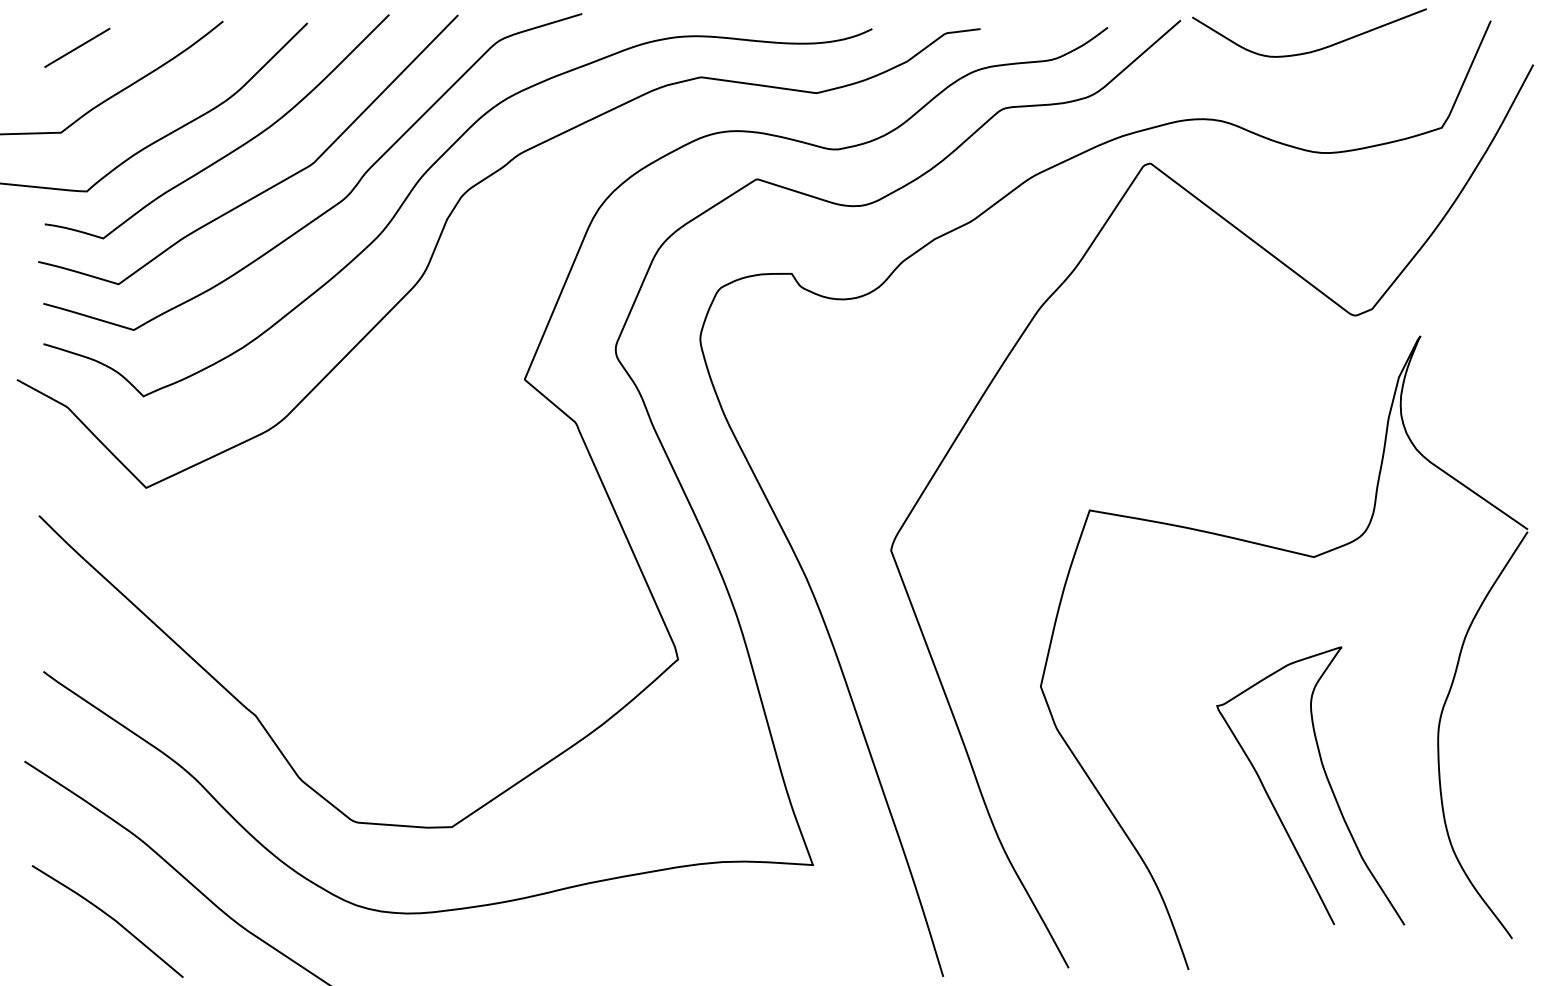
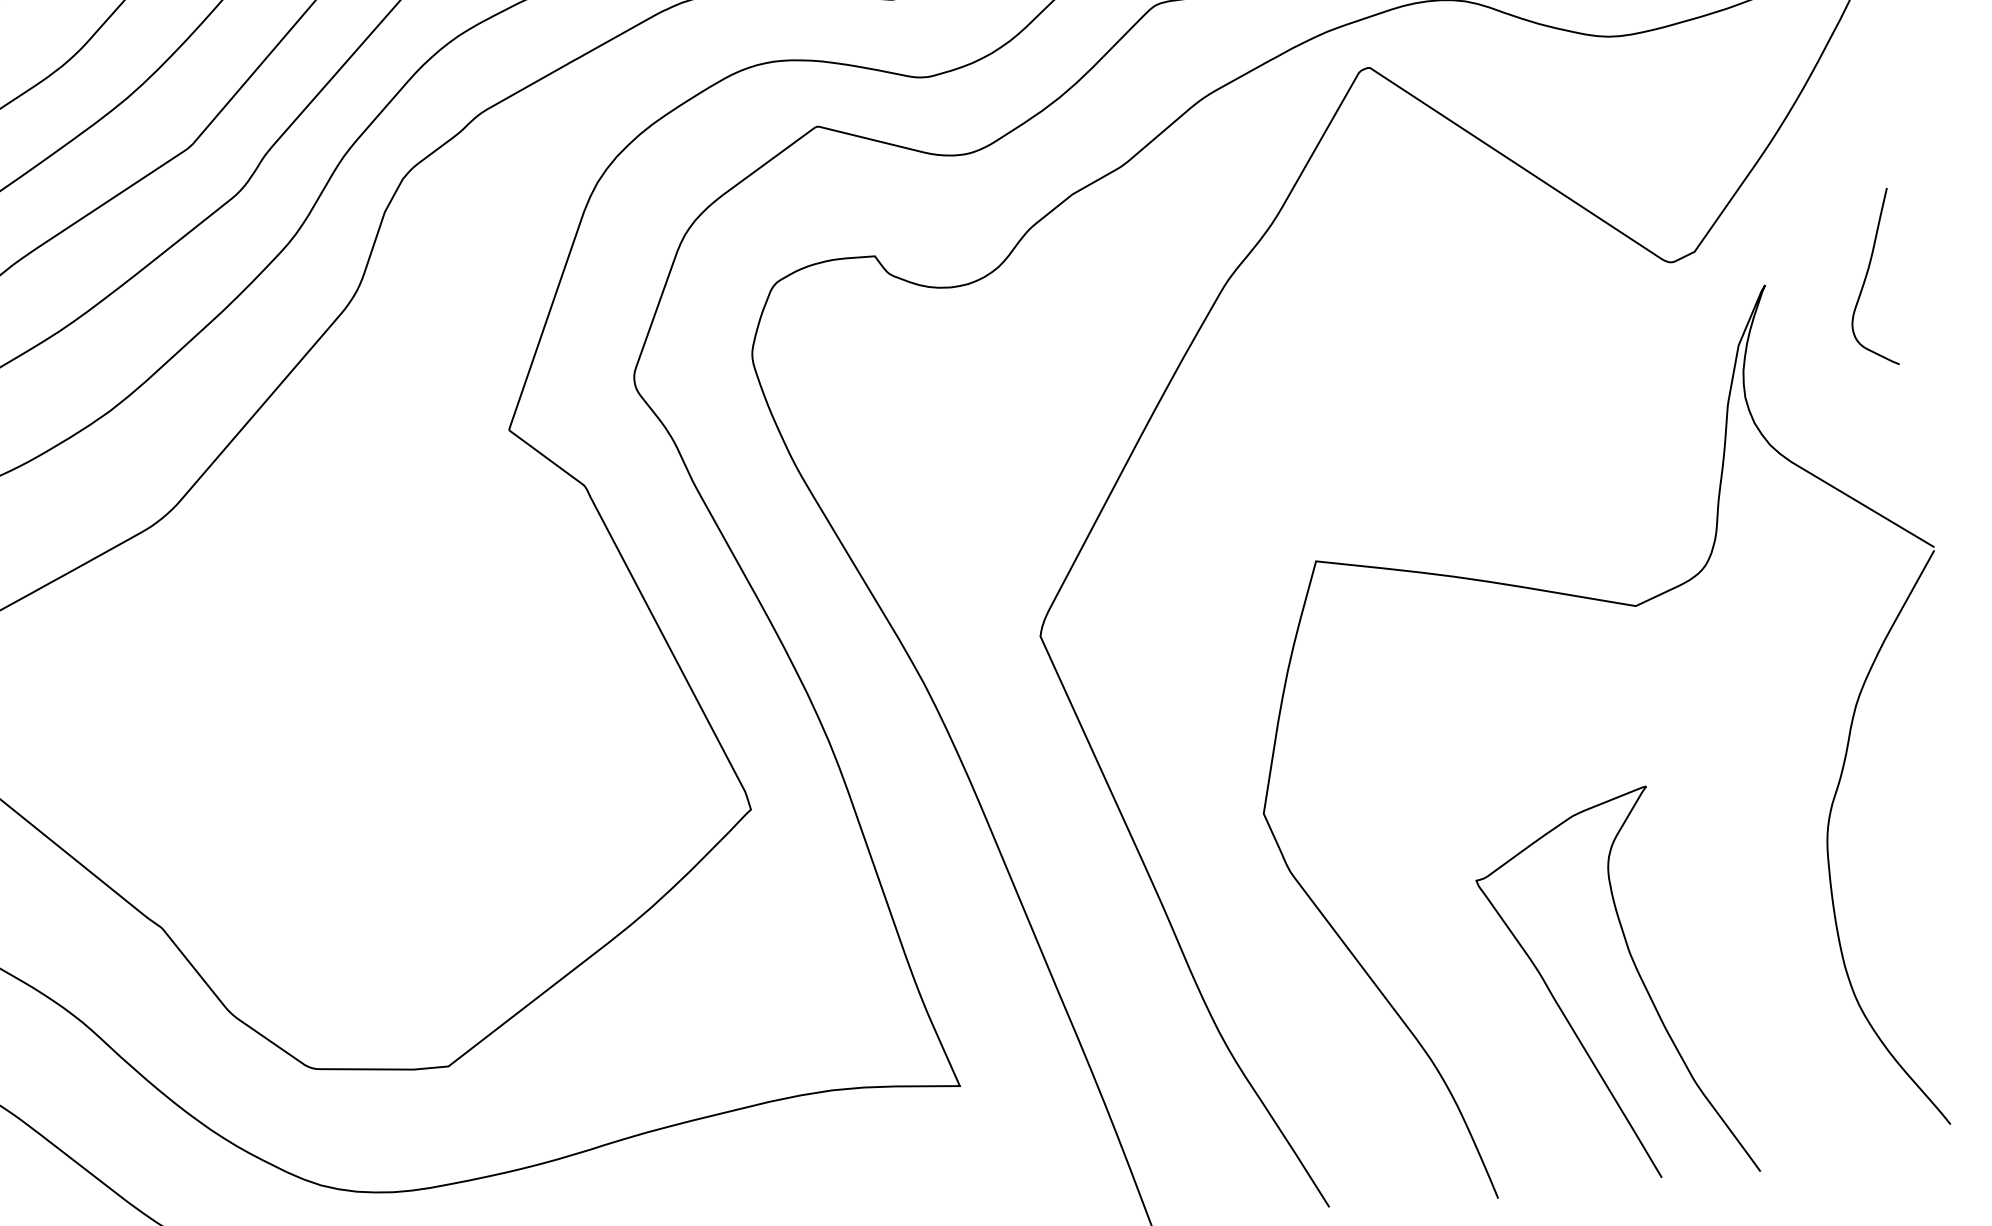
curve: (1493, 334) -> (1867, 276), added
curve: (1326, 779) -> (1637, 973), moved

